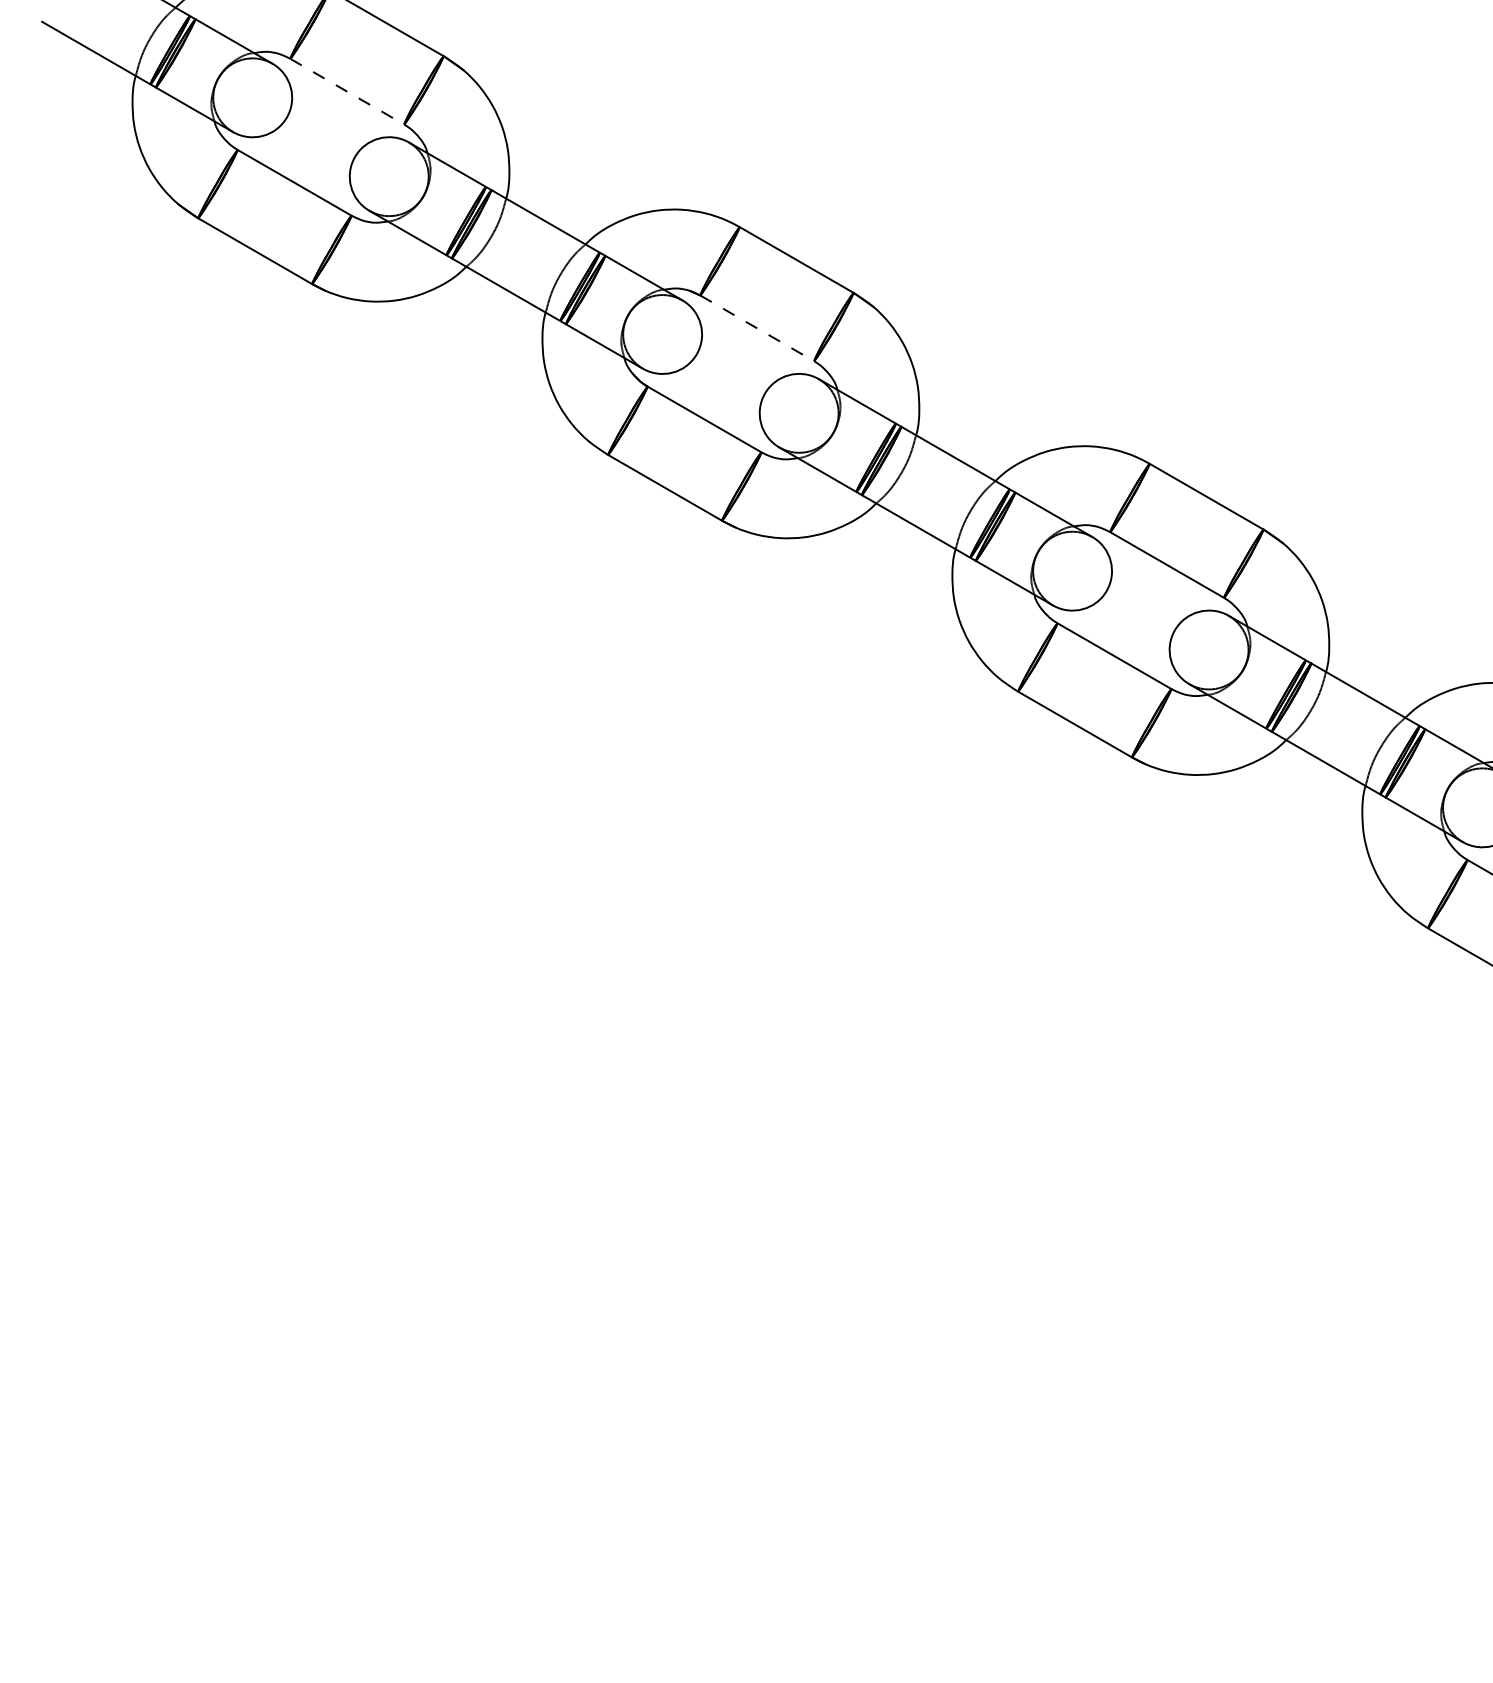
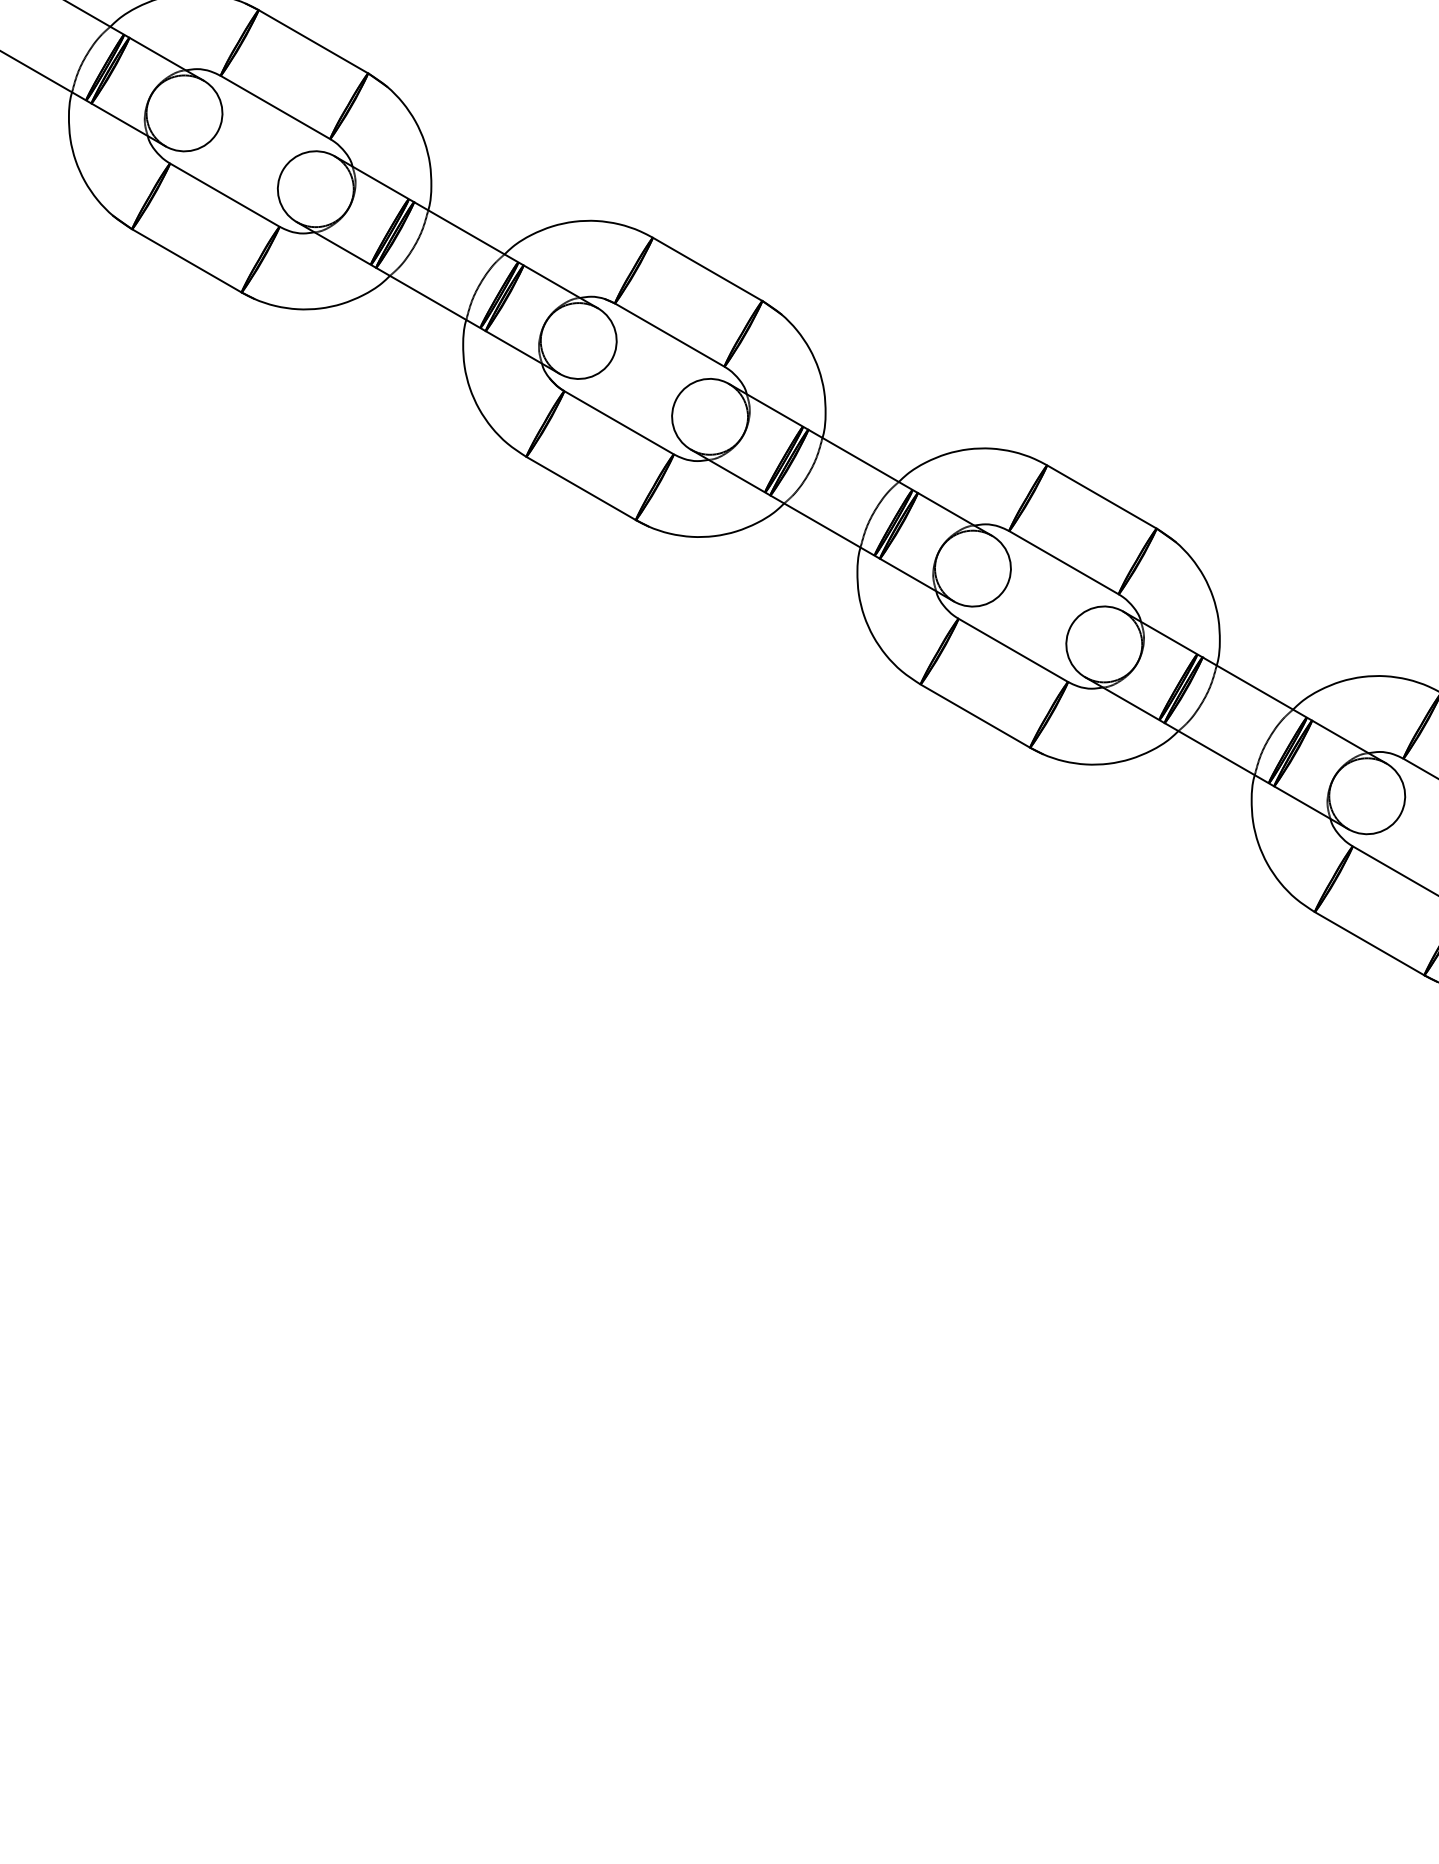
line: (347, 91) -> (275, 107), dashed -> solid
line: (758, 328) -> (670, 335), dashed -> solid

